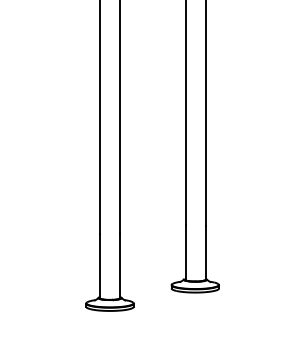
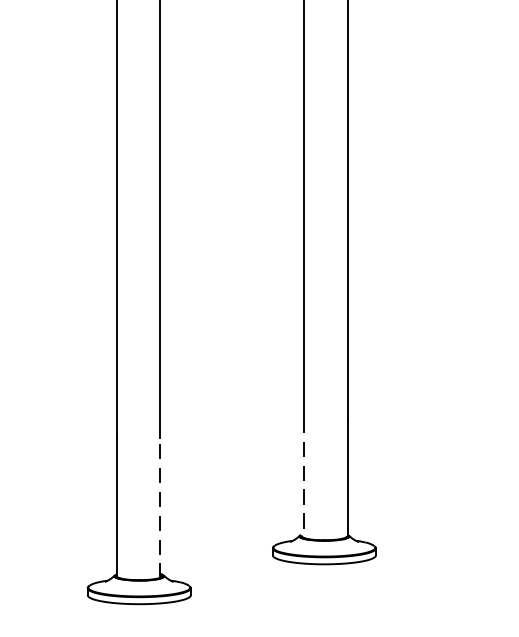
line: (185, 253) -> (303, 479), solid -> dashed
line: (119, 266) -> (159, 507), solid -> dashed

